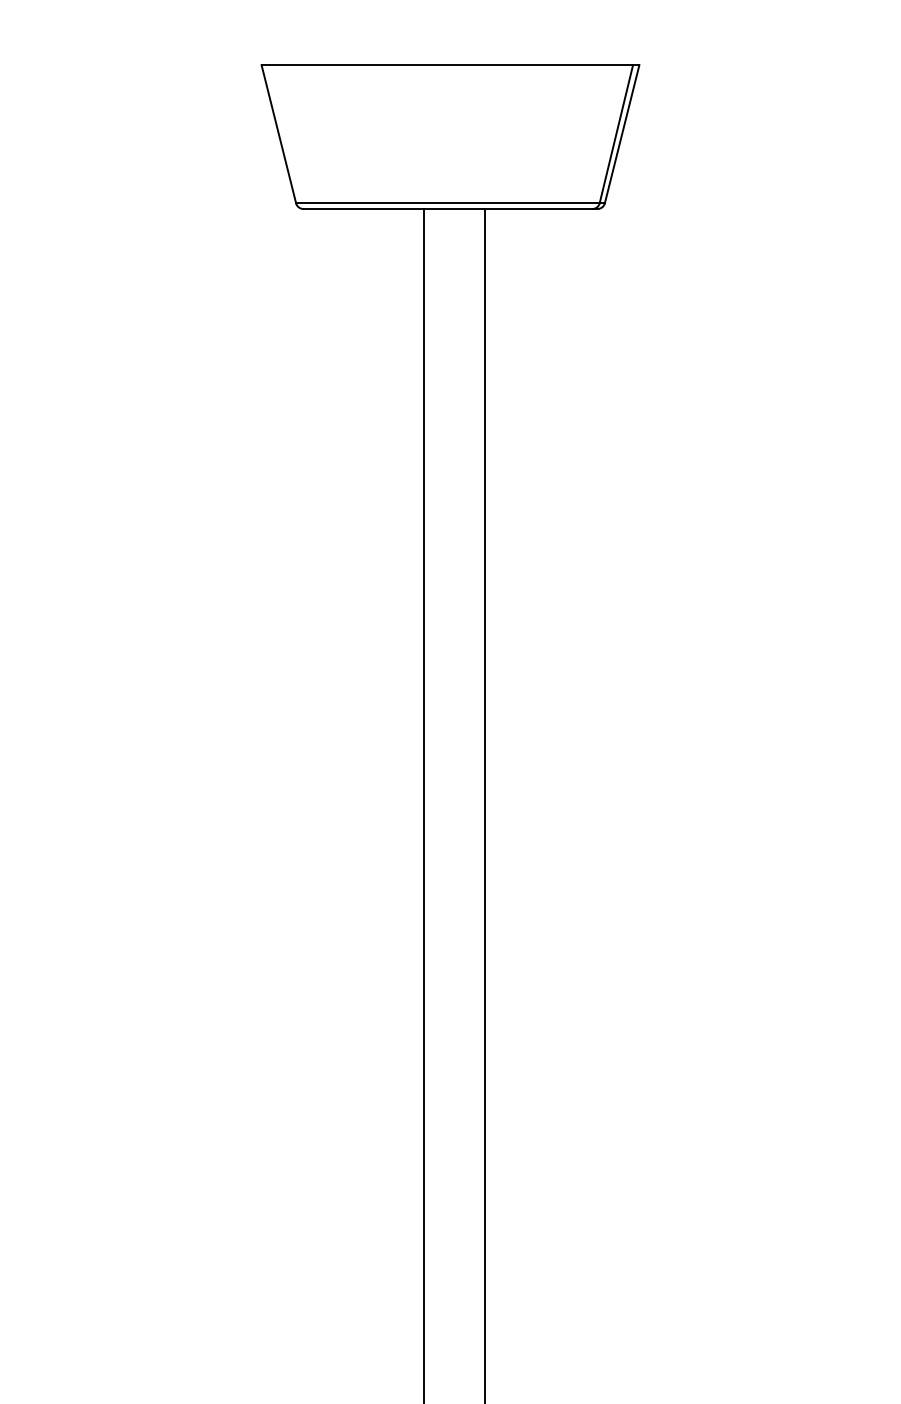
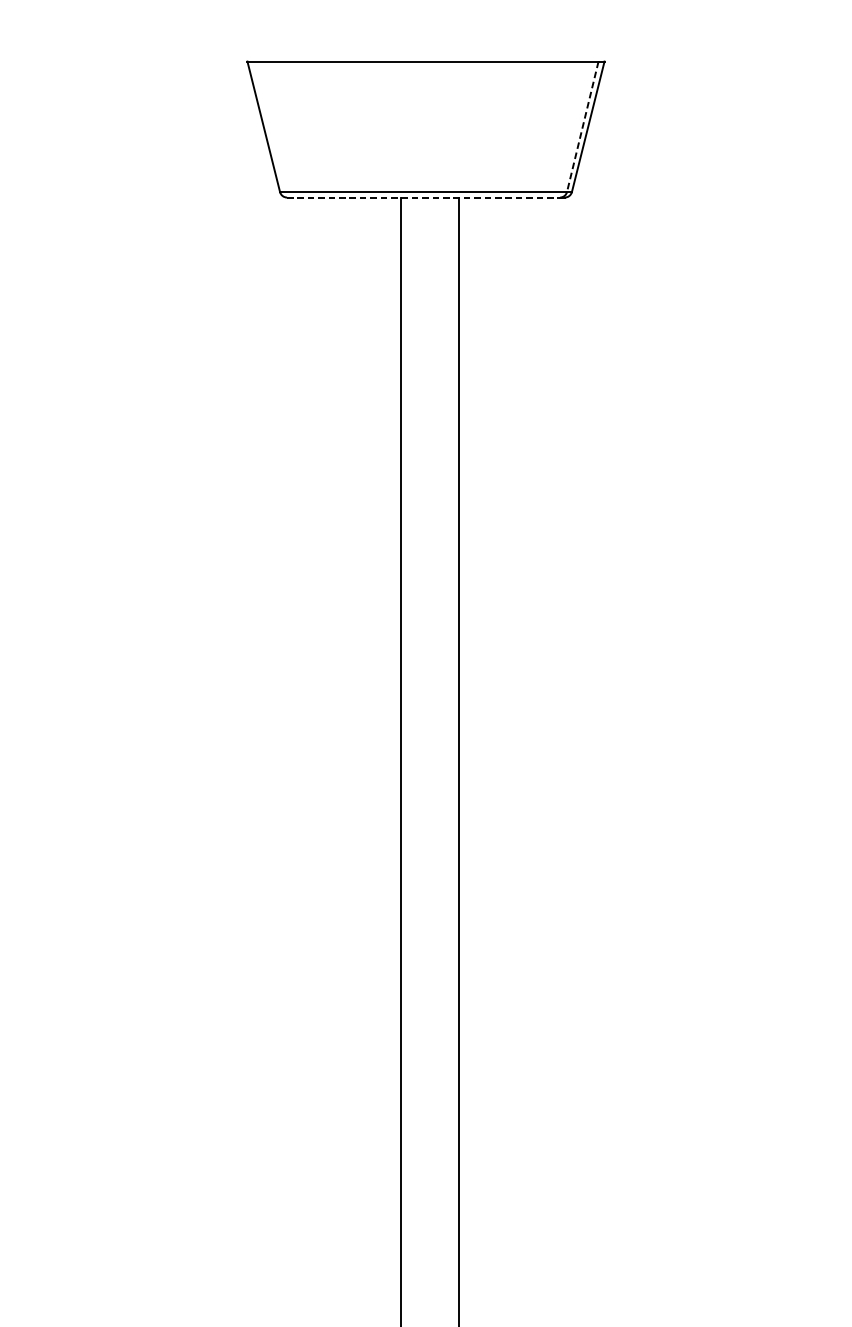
line: (616, 134) -> (582, 127), solid -> dashed
line: (448, 209) -> (424, 197), solid -> dashed

